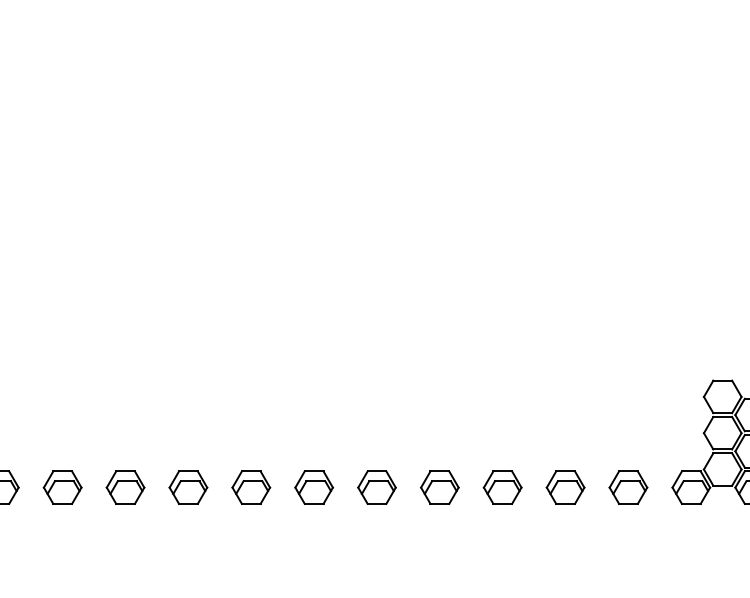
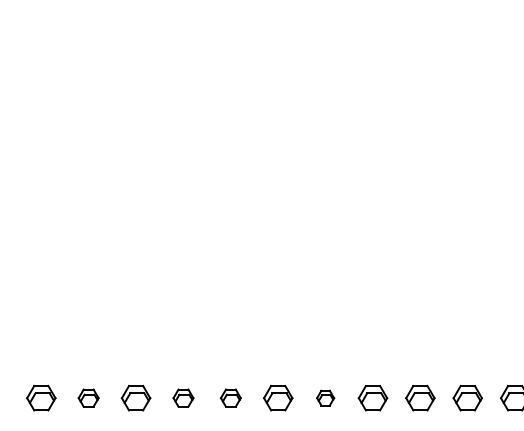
part: (62, 487) -> (88, 398), size x0.7
part: (188, 487) -> (183, 398), size x0.7
part: (251, 487) -> (231, 398), size x0.7
part: (376, 487) -> (325, 398), size x0.6

